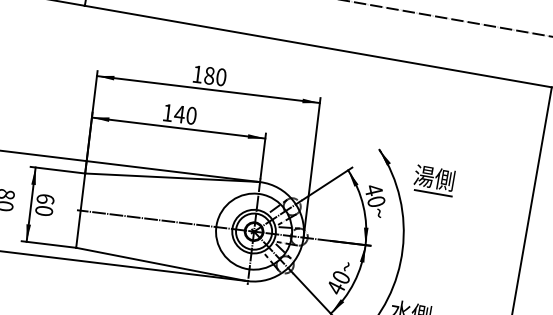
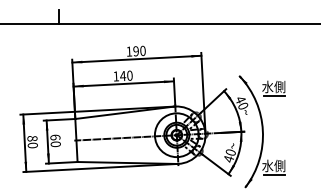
text: (210, 76) -> (136, 51), 180 -> 190
text: (423, 175) -> (267, 86), 湯側 -> 水側

